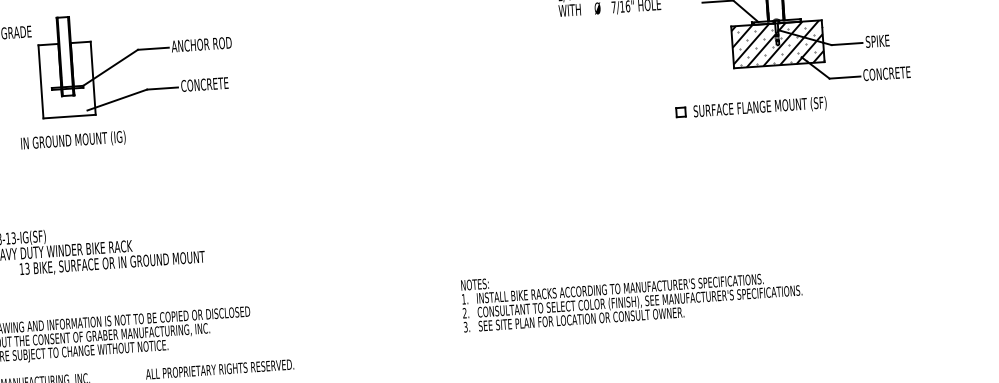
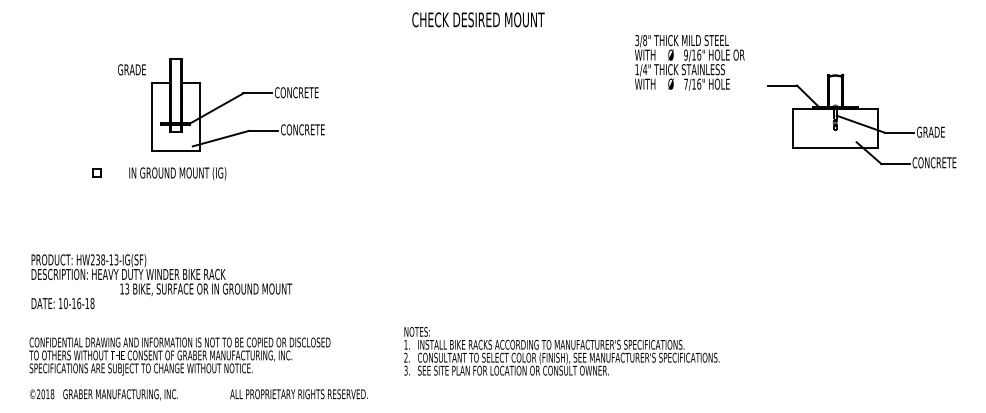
text: (880, 40) -> (930, 131), SPIKE -> GRADE
text: (201, 44) -> (302, 92), ANCHOR ROD -> CONCRETE
hatch: (777, 44) -> (835, 128), removed
part: (750, 107) -> (806, 185), removed
text: (631, 295) -> (561, 351), moved

